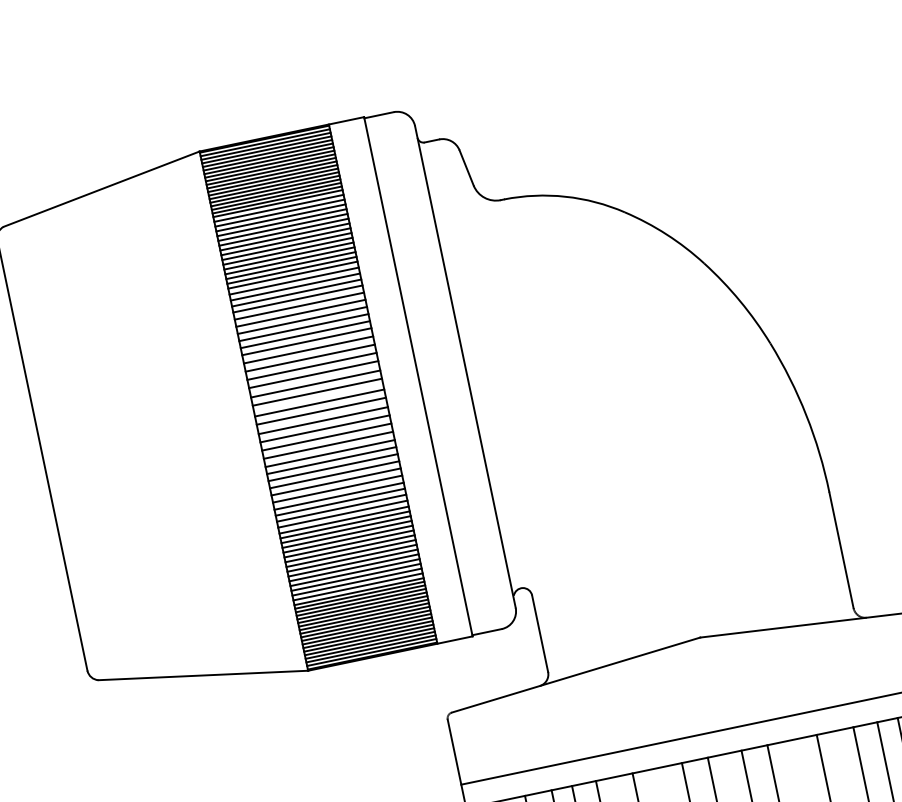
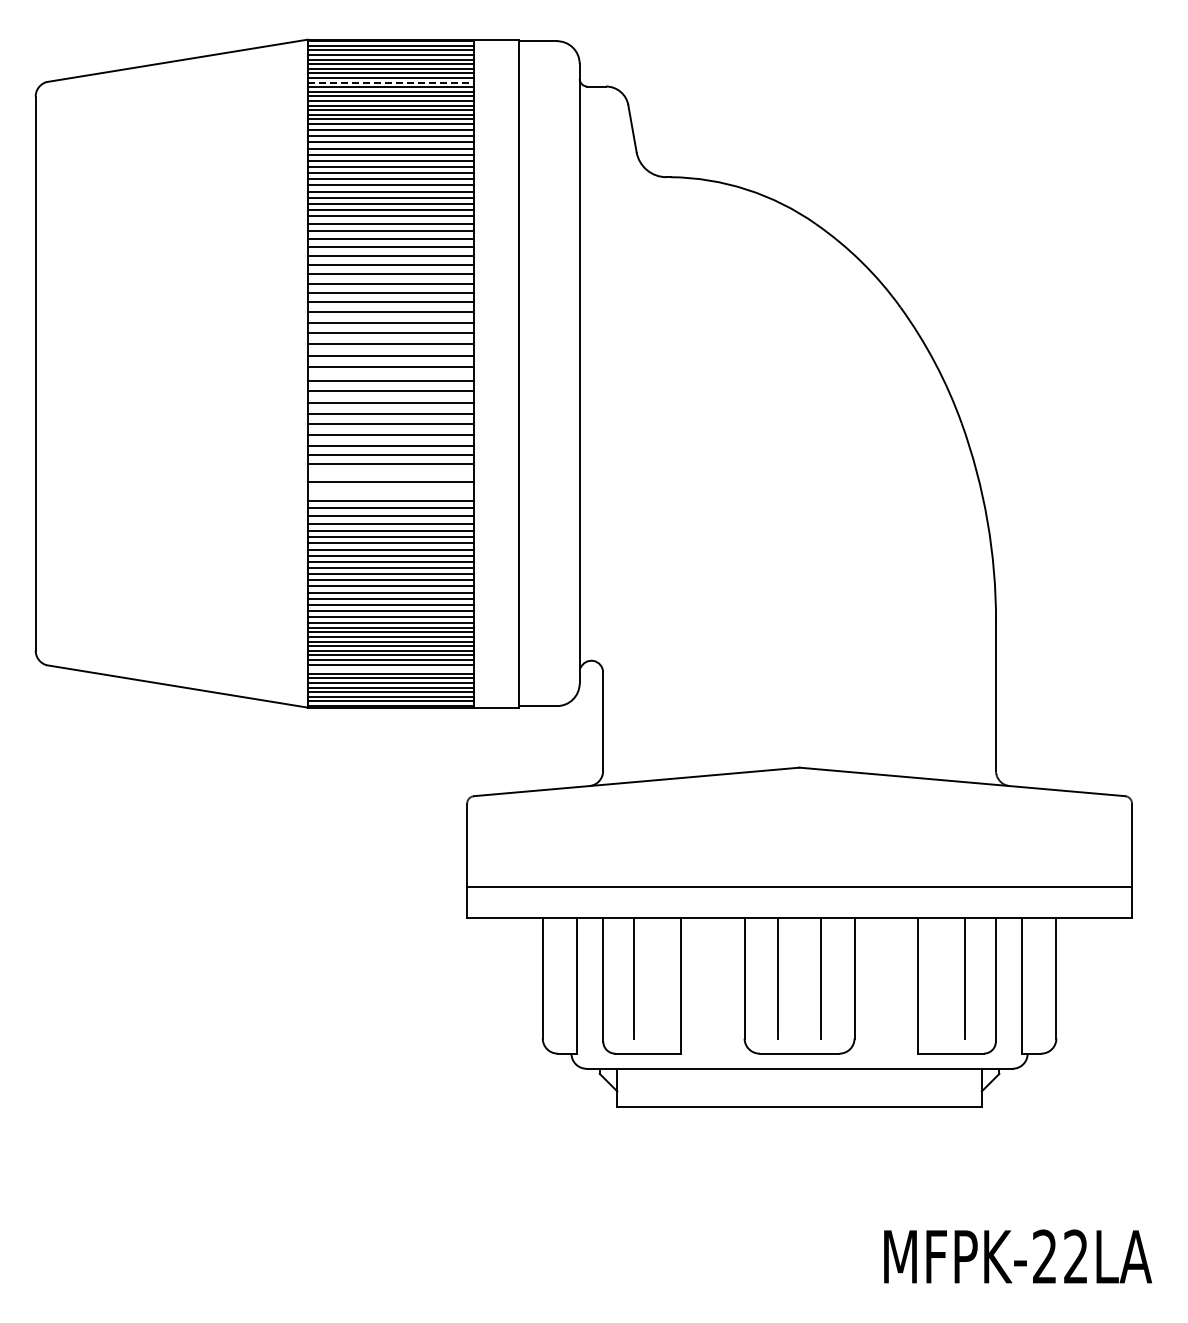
line: (271, 171) -> (391, 82), solid -> dashed
line: (334, 474) -> (390, 472), removed
line: (337, 489) -> (390, 491), removed
line: (366, 627) -> (390, 669), removed

